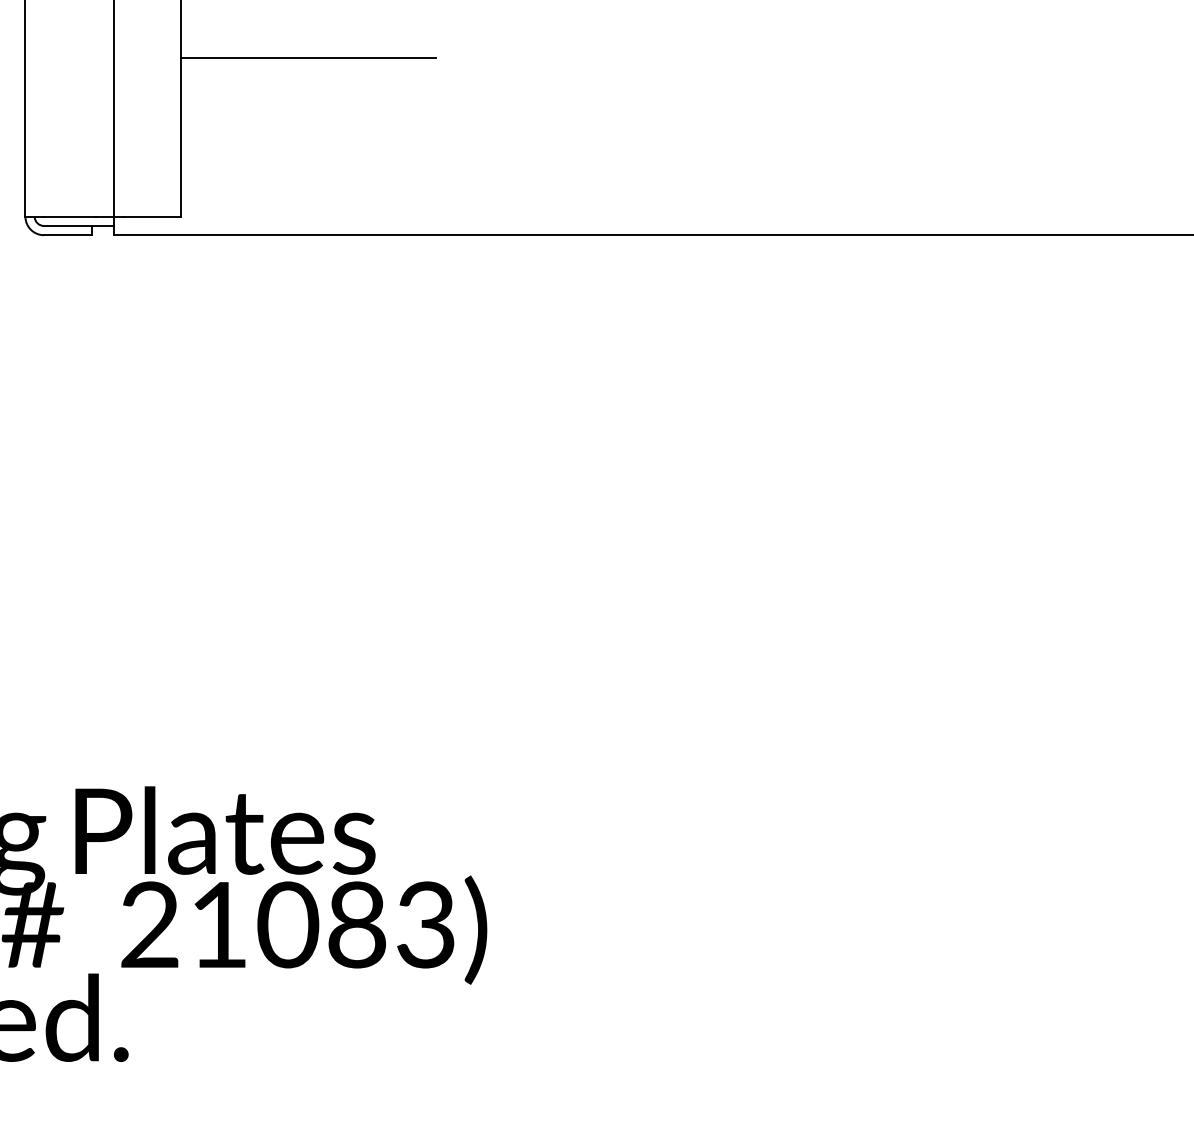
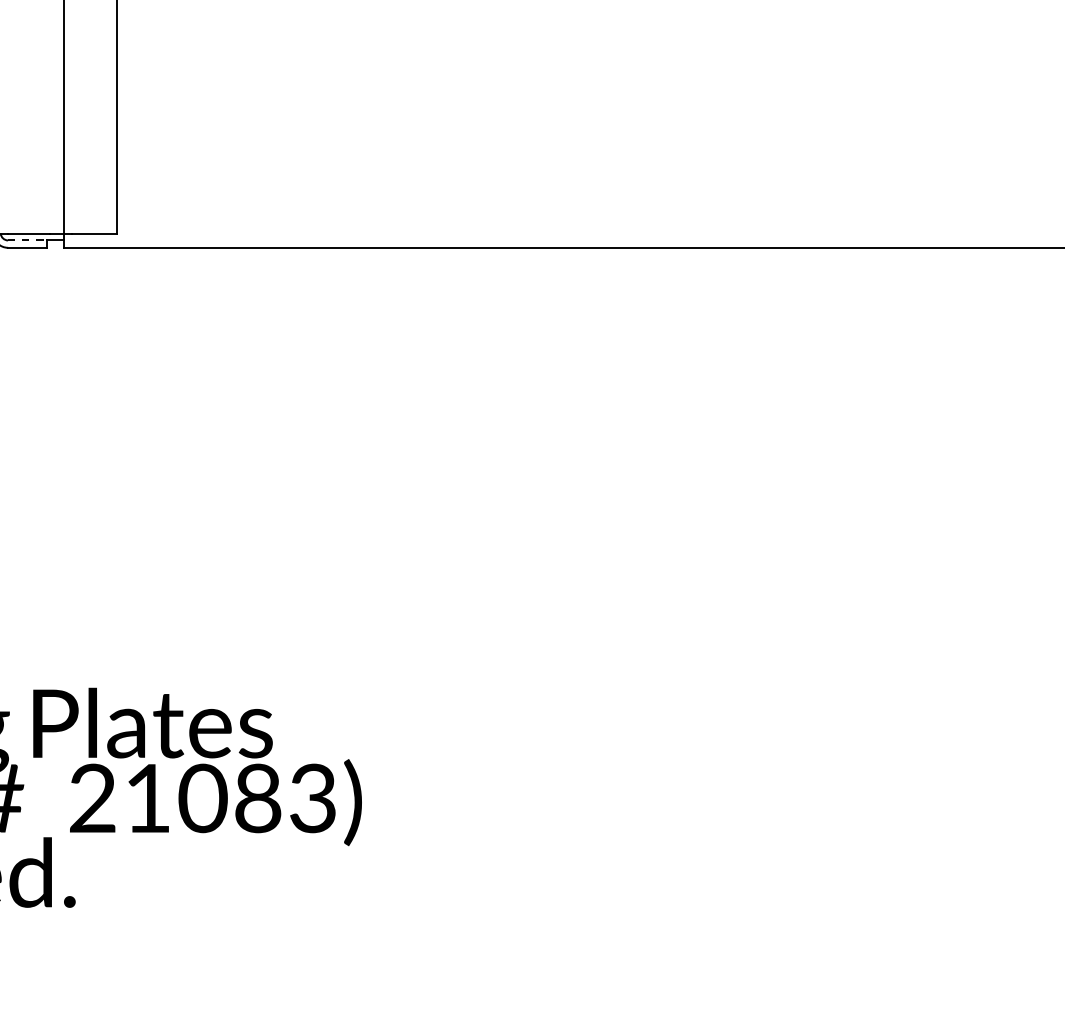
line: (308, 58) -> (219, 106), removed
line: (68, 226) -> (27, 240), solid -> dashed

